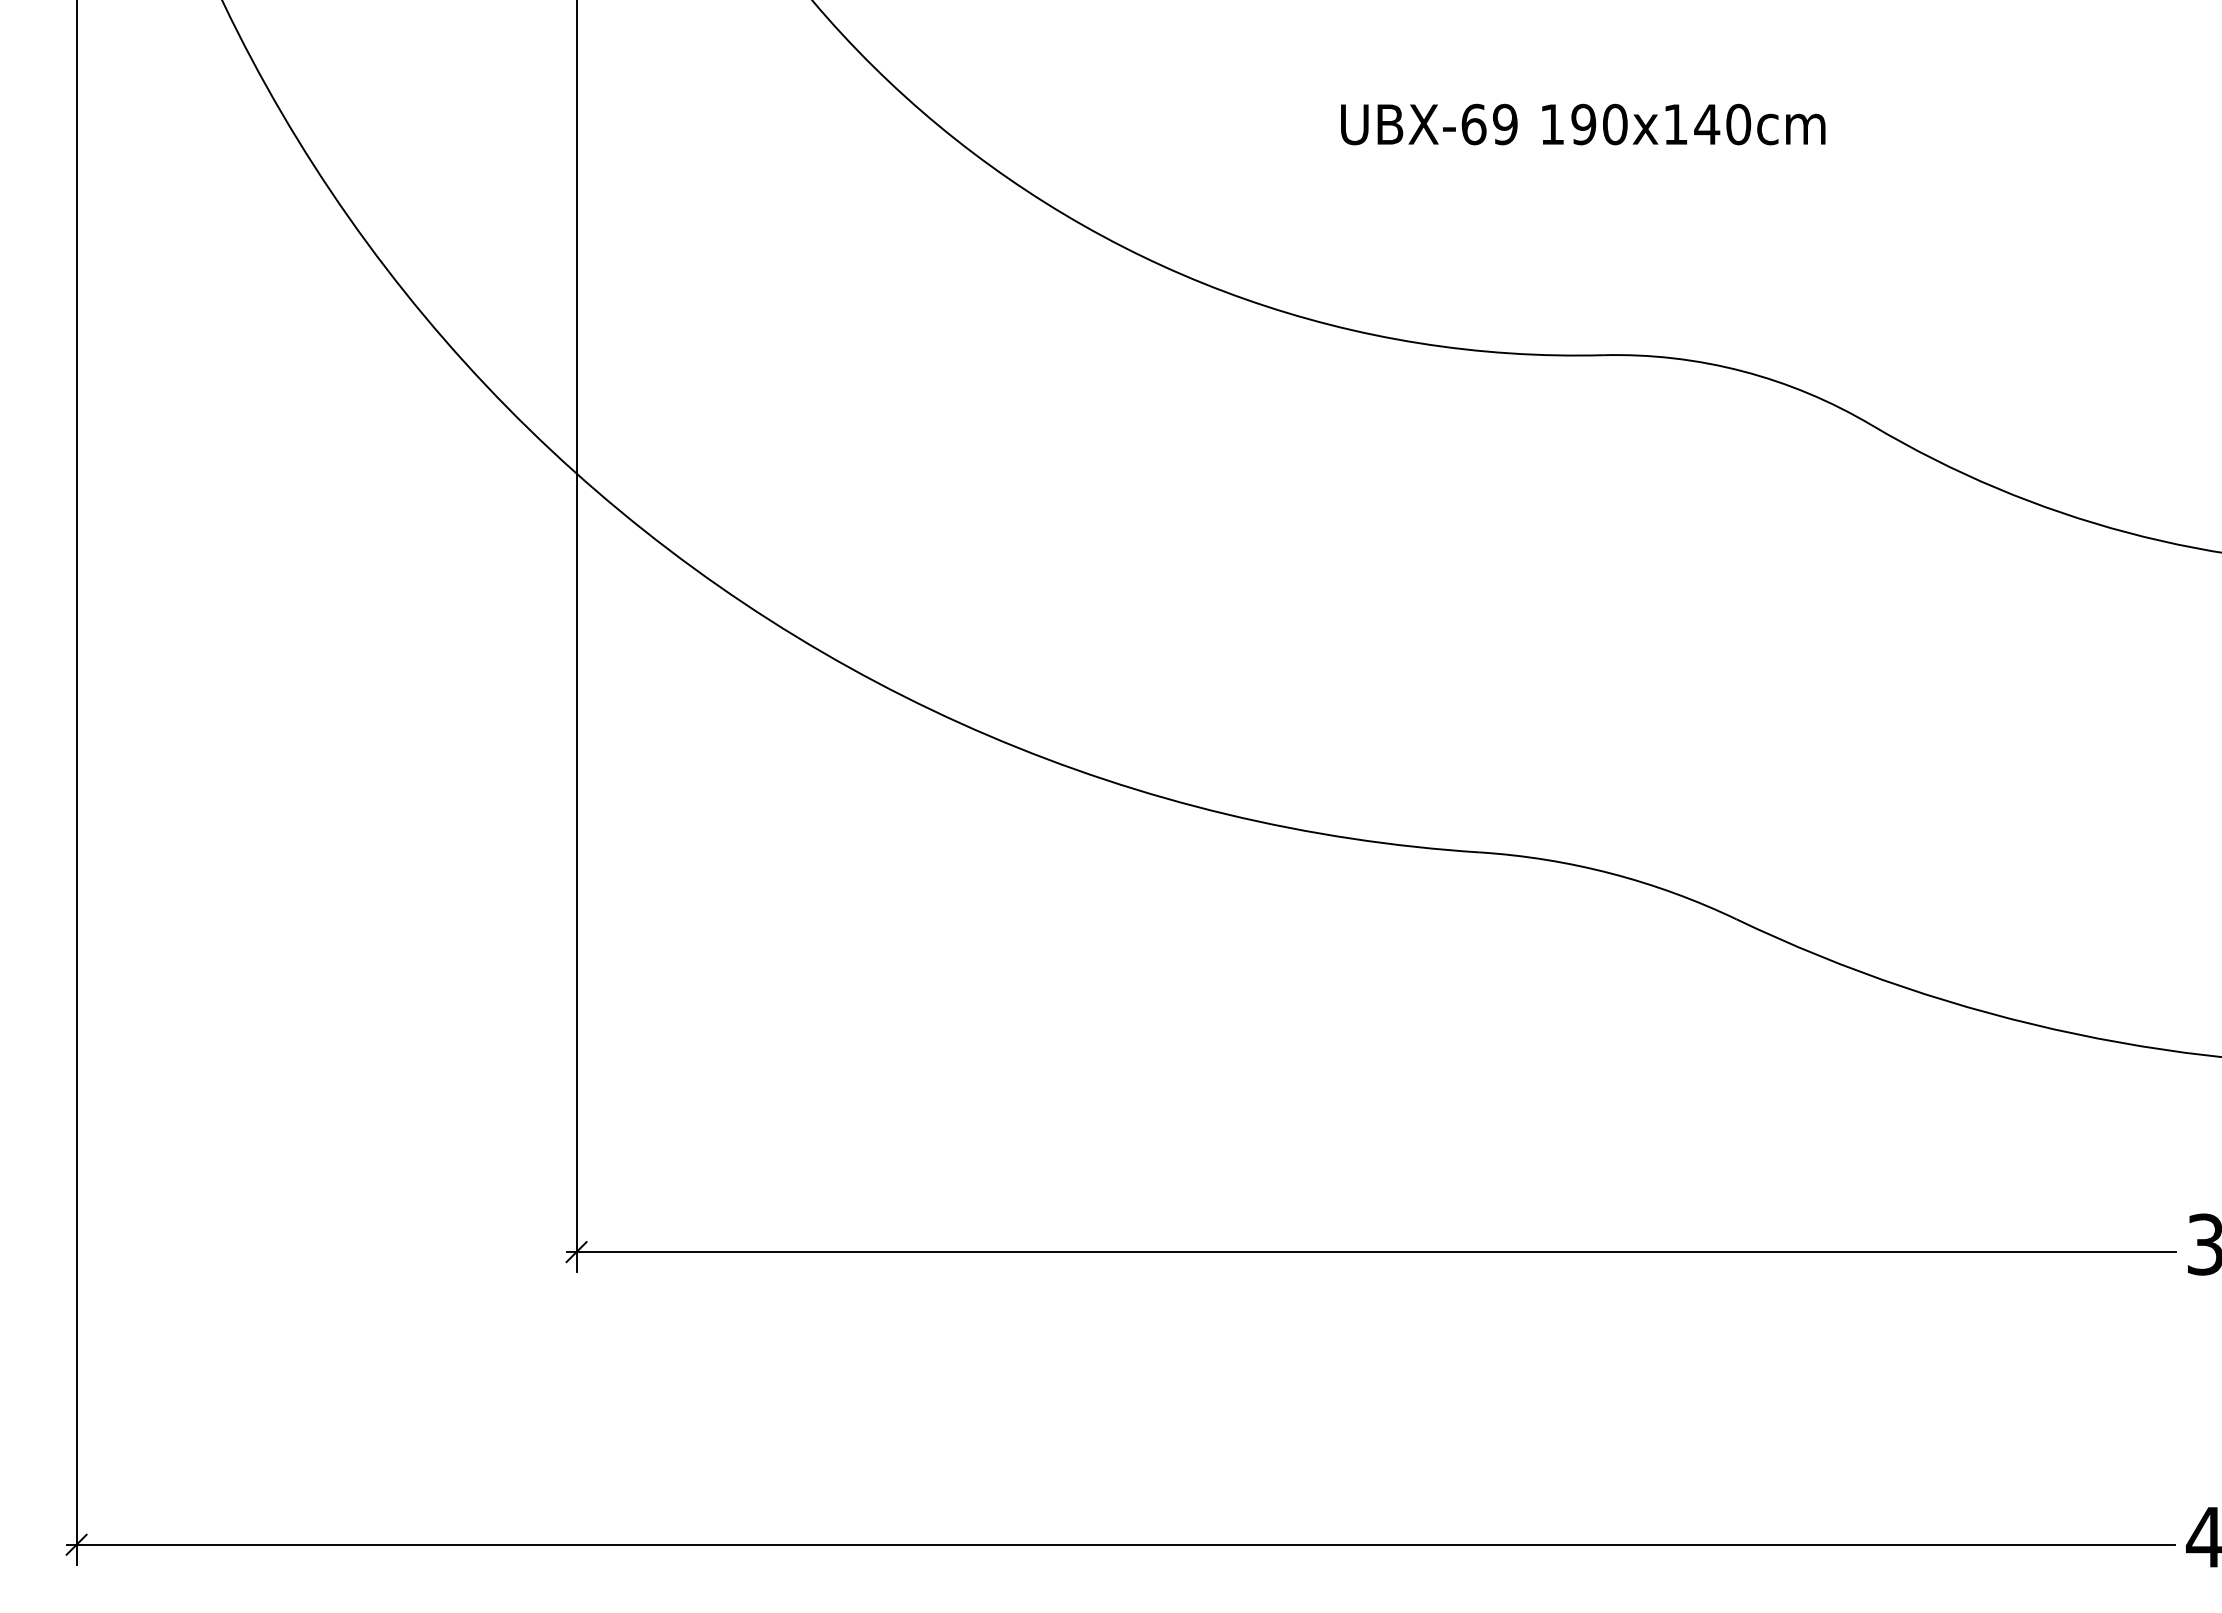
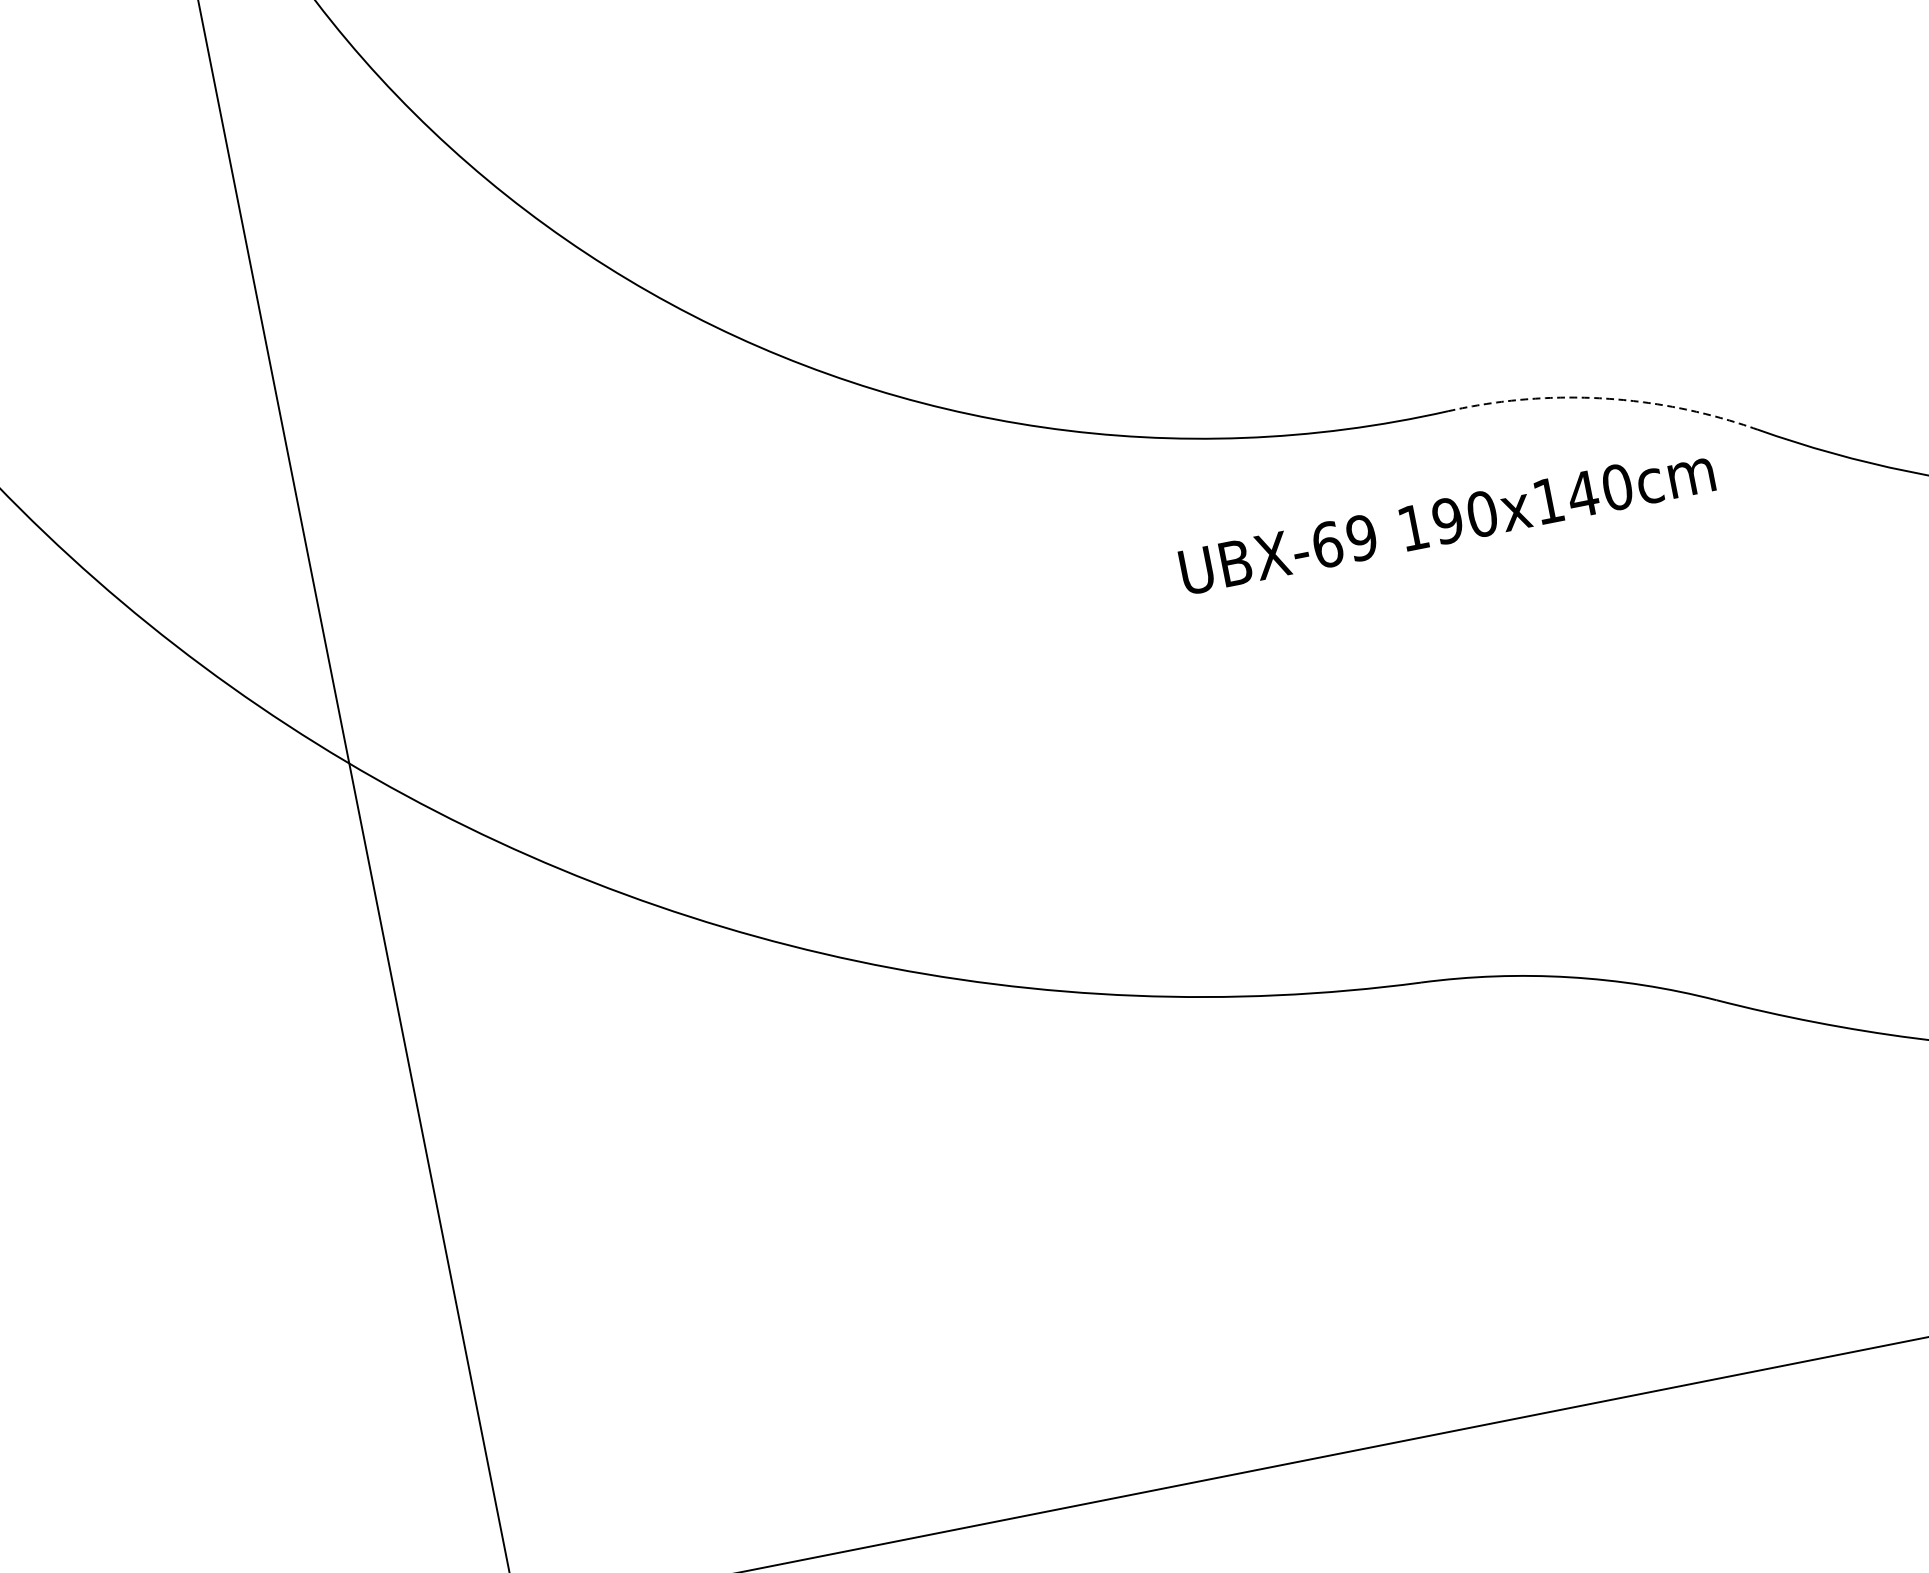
text: (1583, 124) -> (1447, 520), moved
arc: (1742, 371) -> (1604, 398), solid -> dashed

